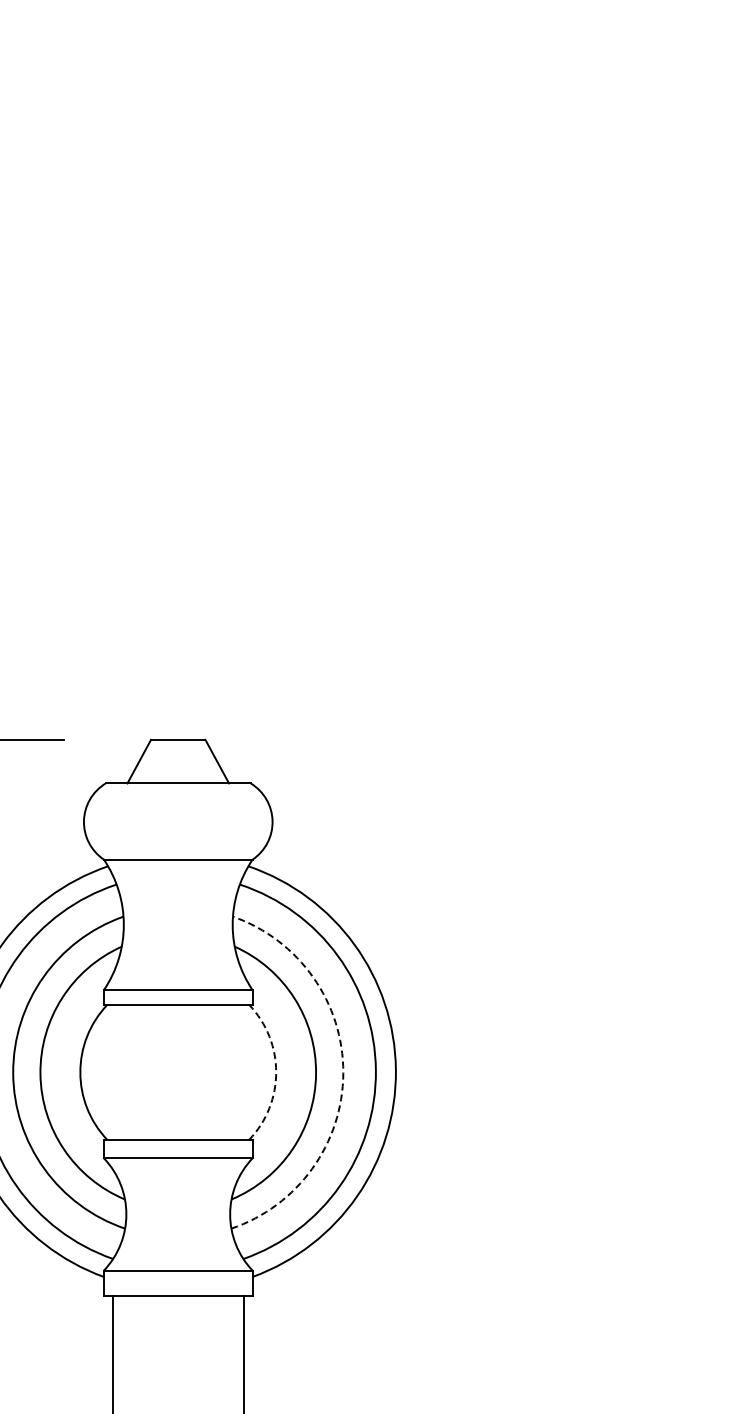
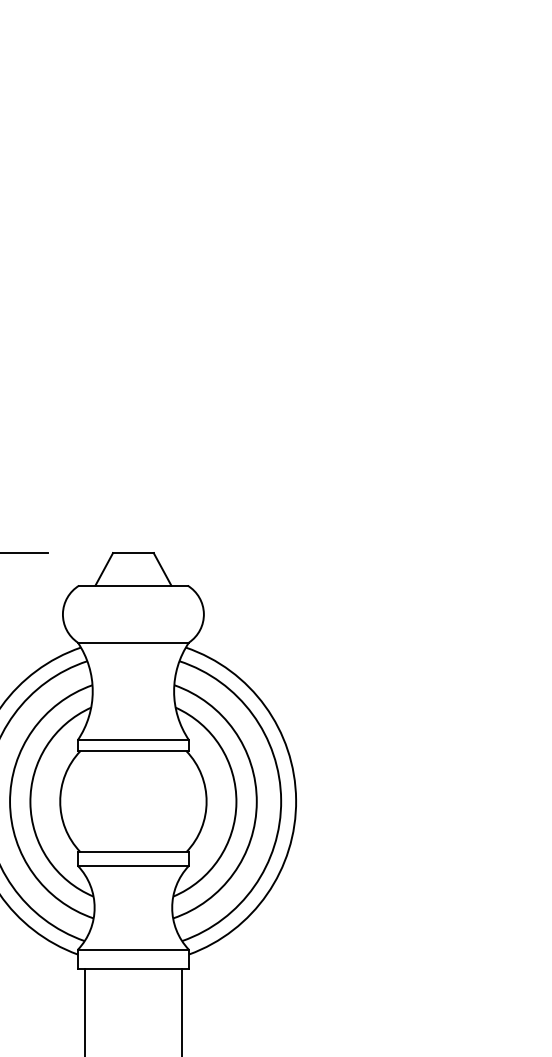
arc: (276, 1072) -> (206, 801), dashed -> solid
arc: (343, 1073) -> (256, 802), dashed -> solid

